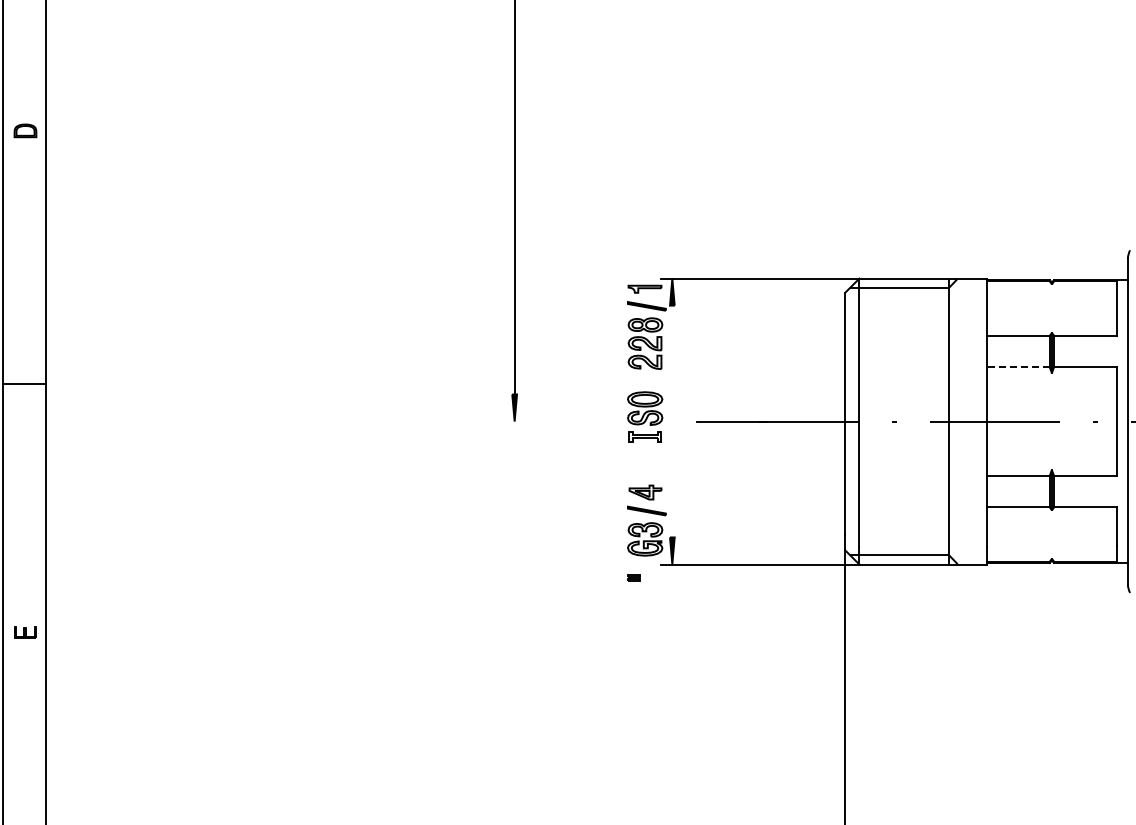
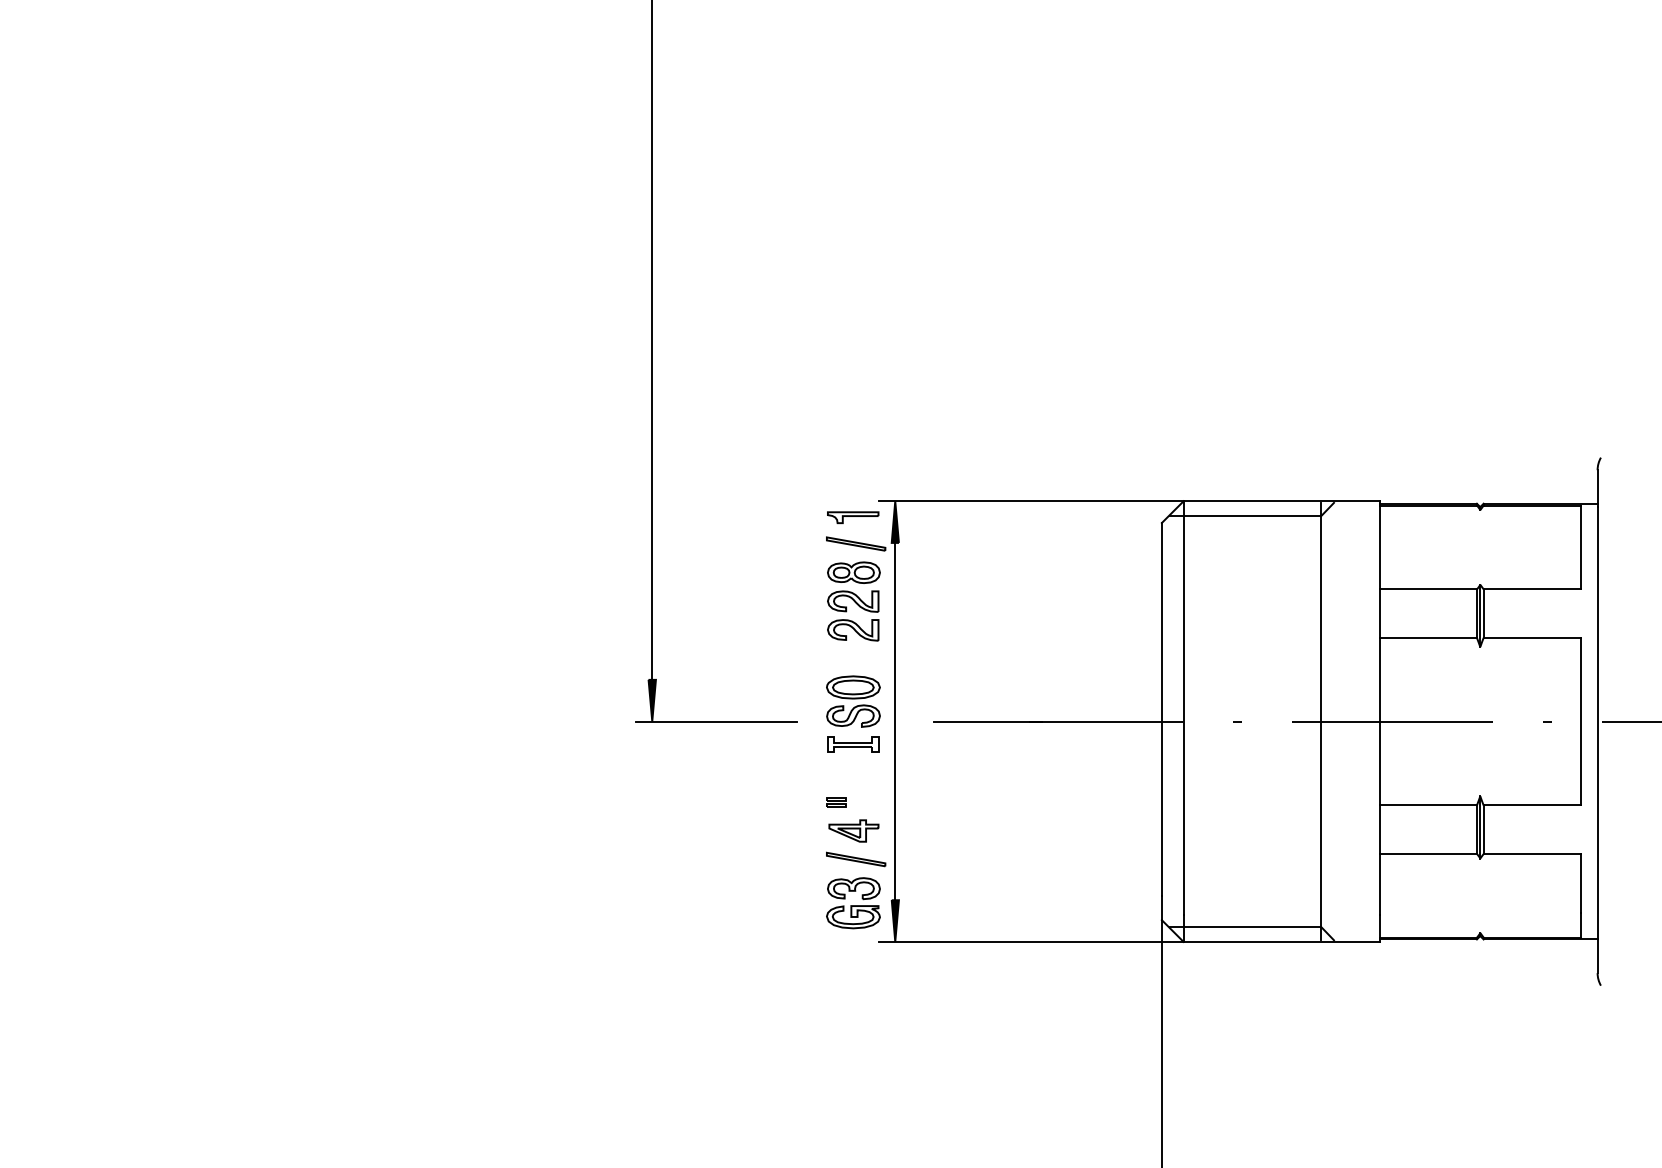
line: (1018, 367) -> (1428, 638), dashed -> solid
line: (555, 421) -> (715, 721), added
line: (672, 421) -> (895, 721), added
part: (633, 577) -> (835, 801), moved

